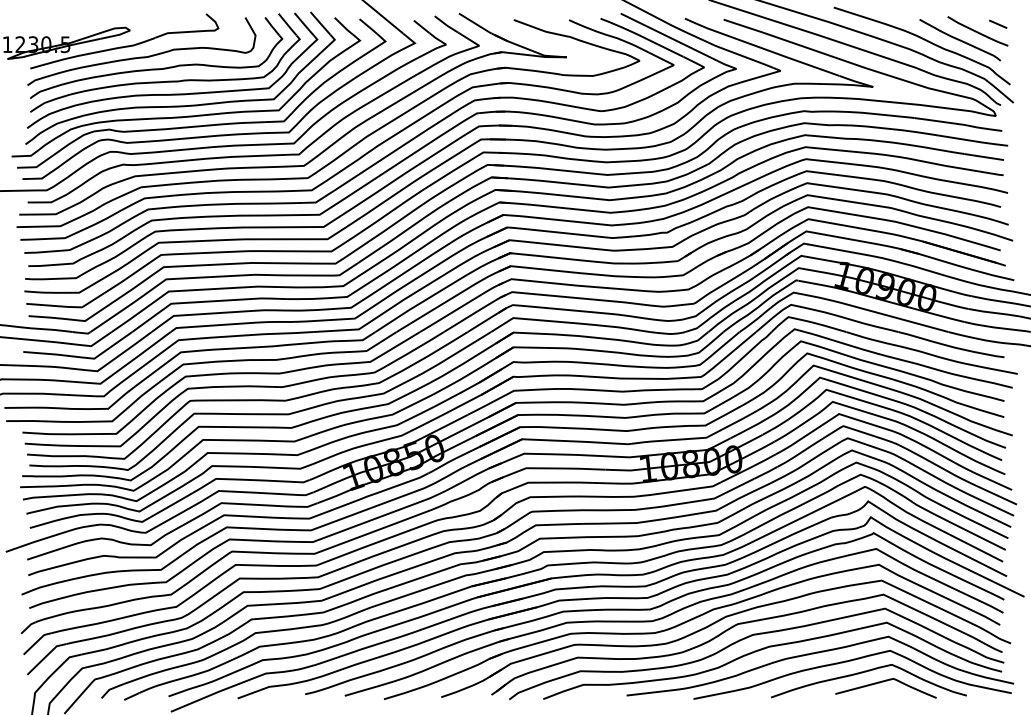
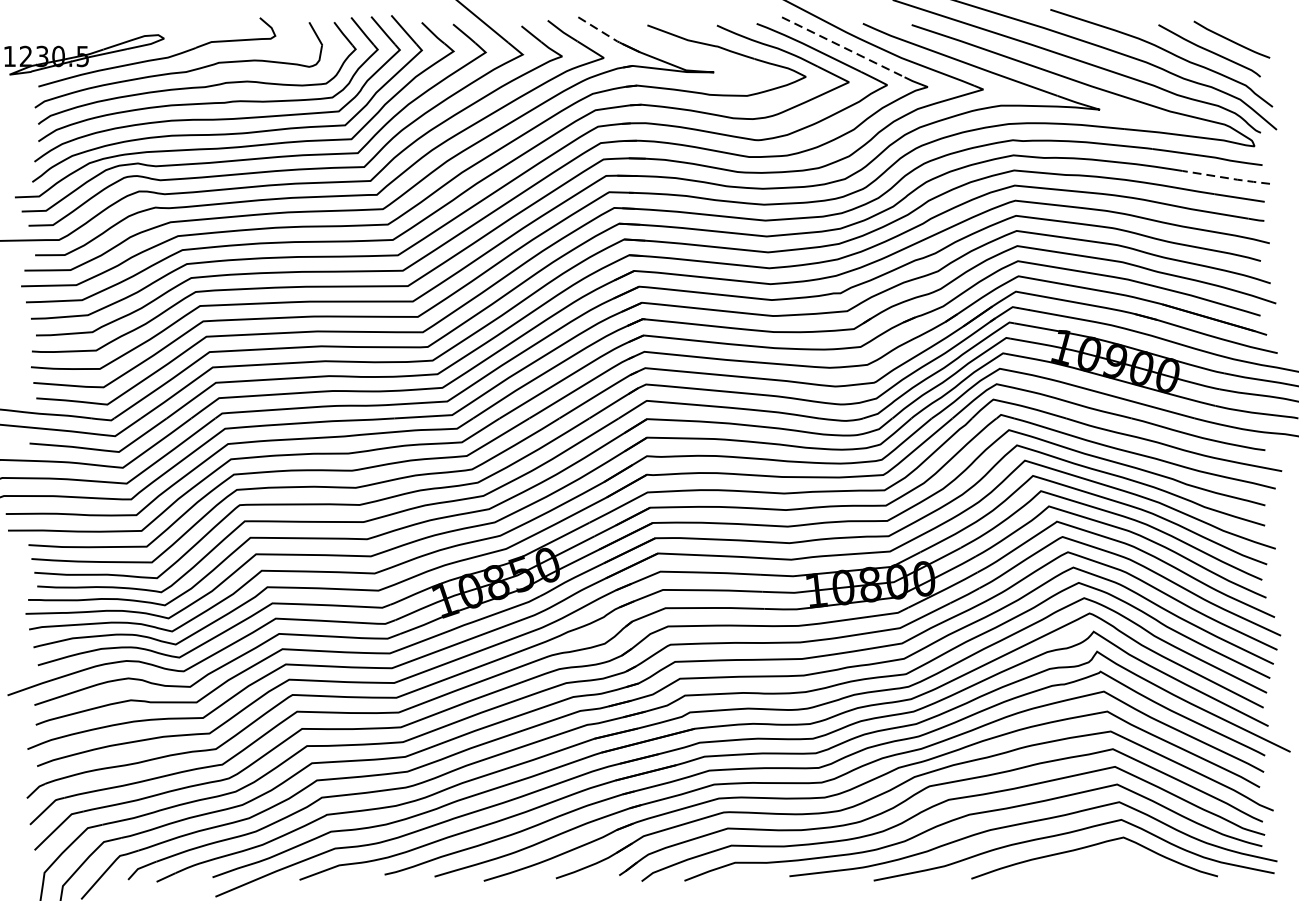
line: (475, 23) -> (599, 29), solid -> dashed
line: (998, 23) -> (1257, 29), removed
line: (669, 37) -> (843, 47), solid -> dashed
line: (975, 141) -> (1228, 178), solid -> dashed
curve: (883, 682) -> (1112, 859), removed

